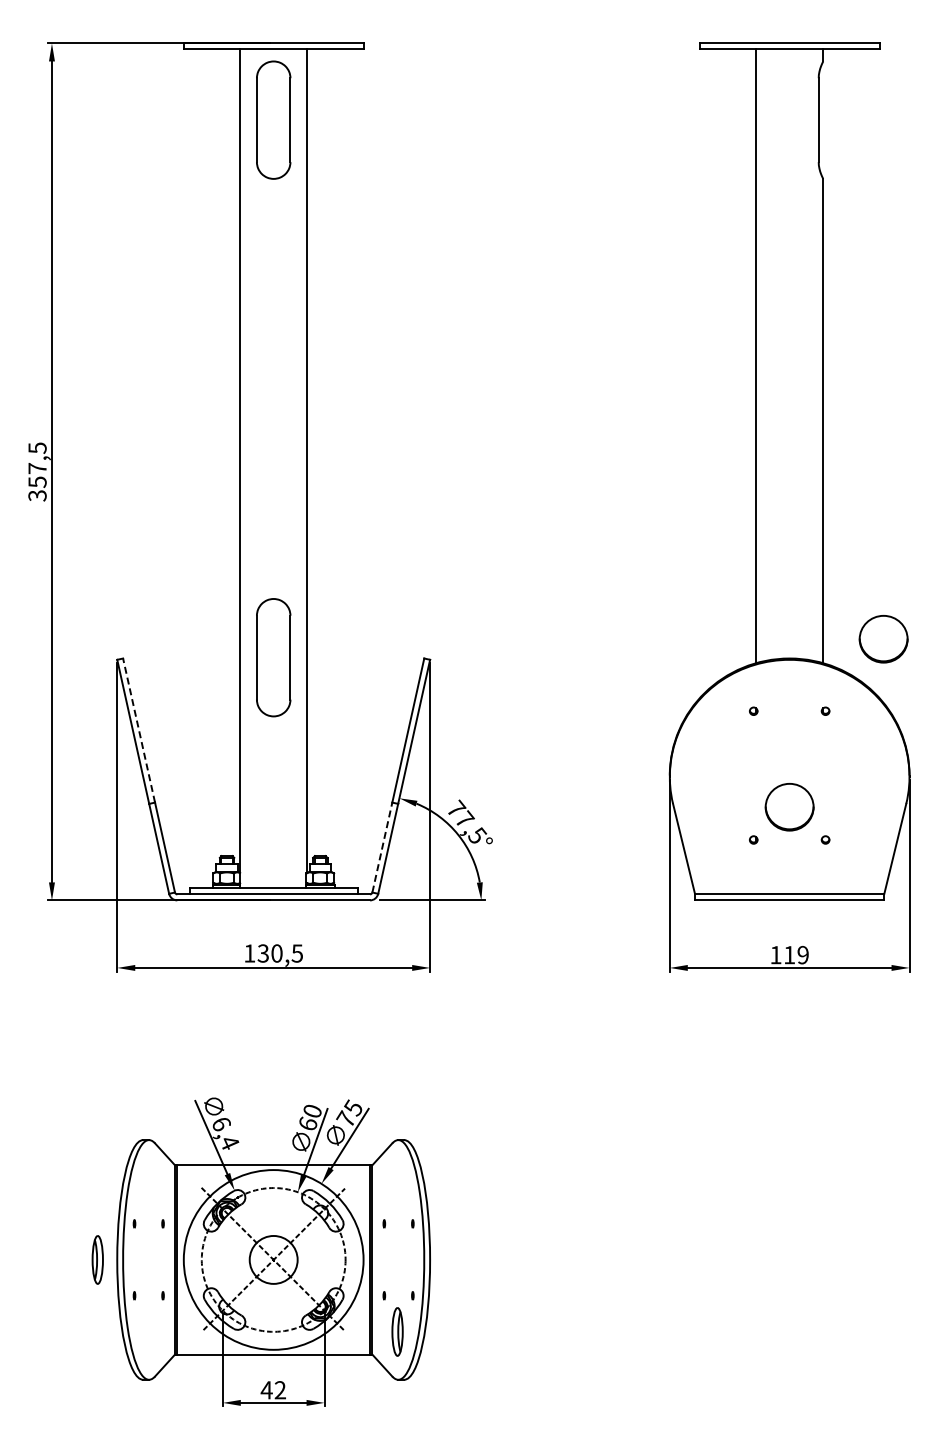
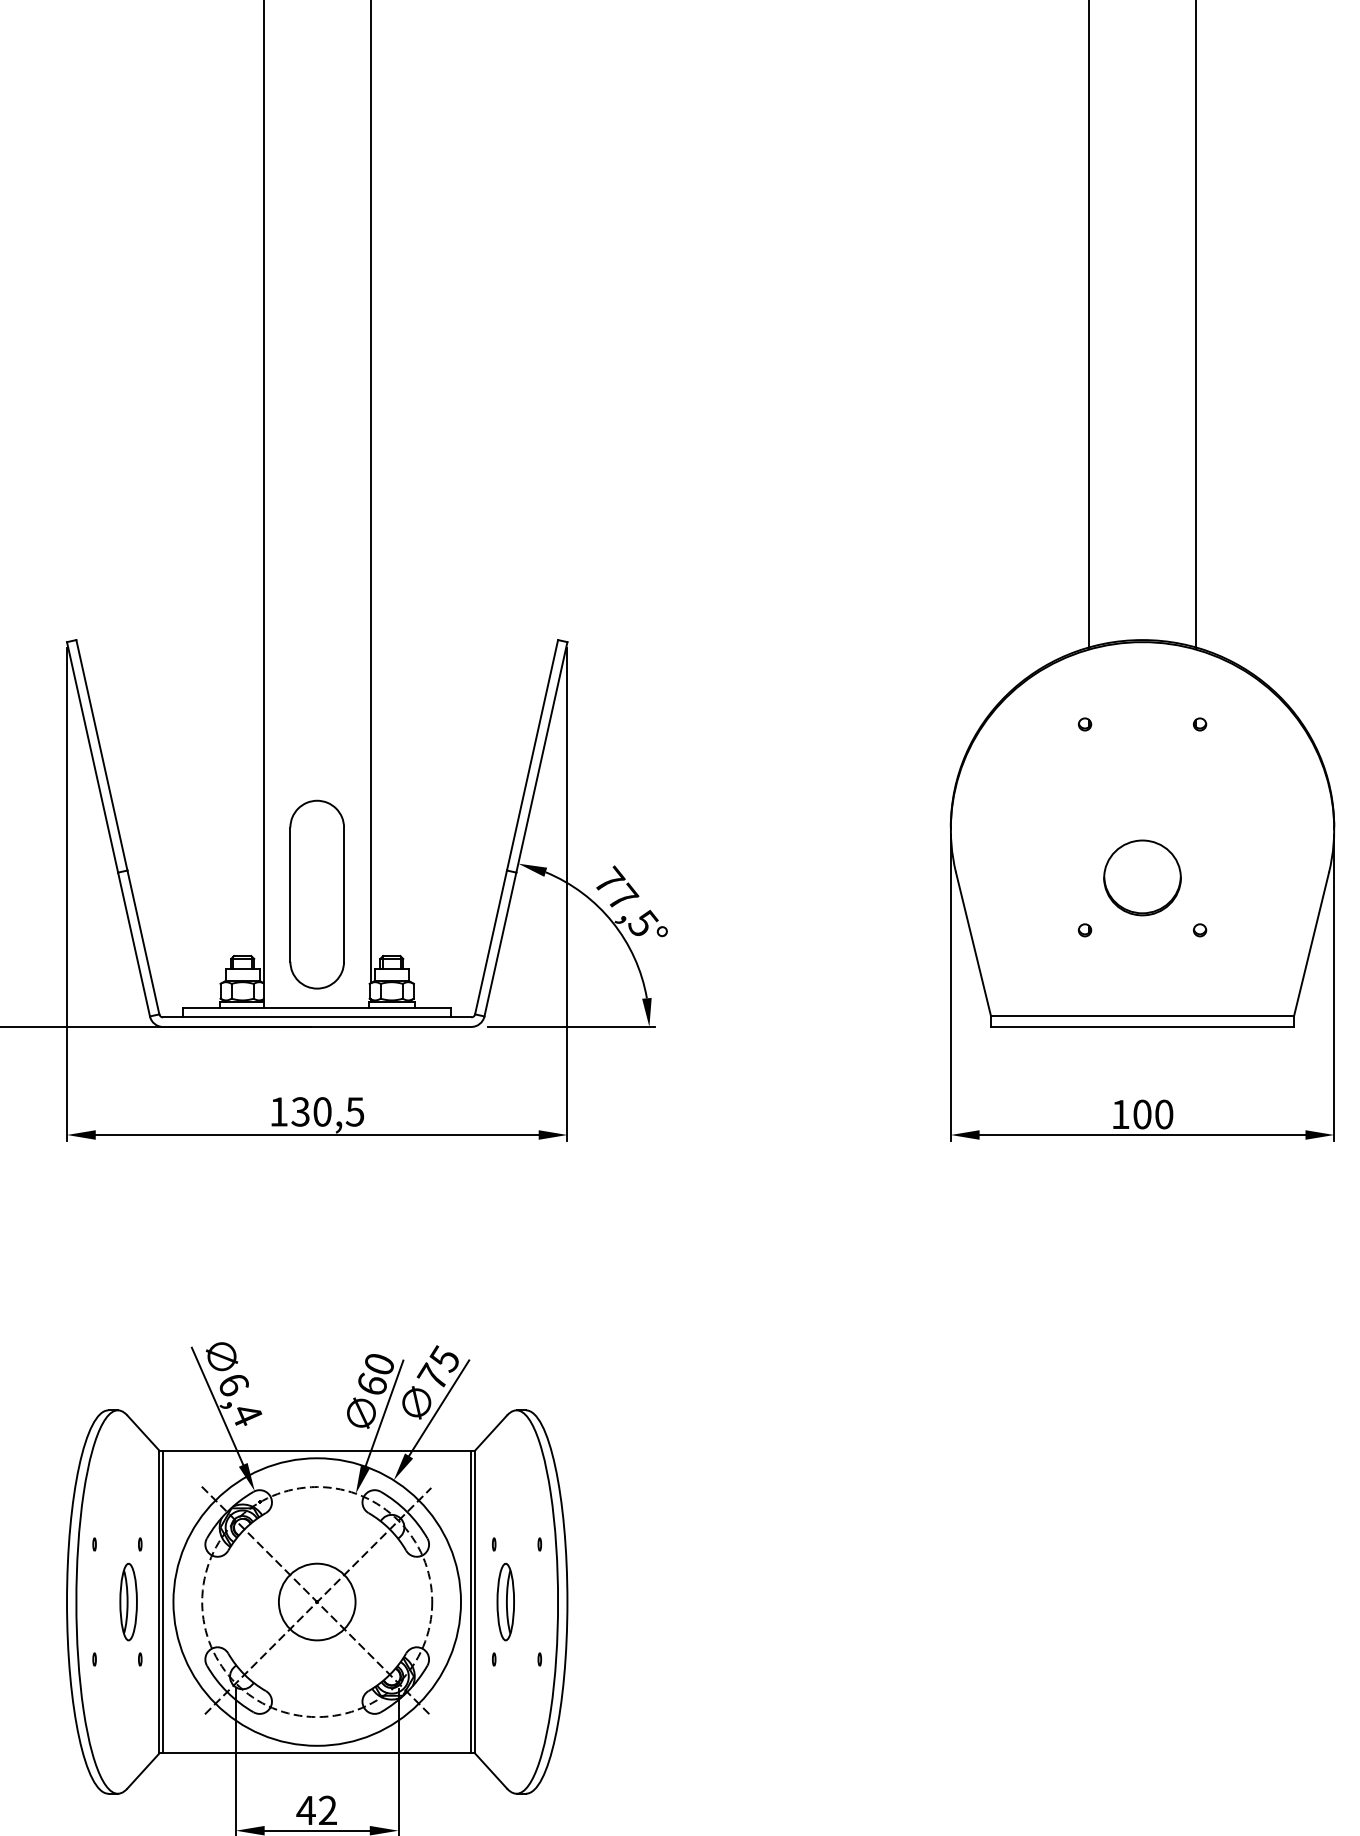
part: (883, 639) -> (1292, 609), removed
part: (273, 657) -> (316, 894), moved
line: (139, 730) -> (102, 755), dashed -> solid
line: (382, 847) -> (491, 942), dashed -> solid
text: (796, 954) -> (1153, 1113), 119 -> 100
part: (97, 1259) -> (128, 1601), moved
part: (397, 1331) -> (505, 1601), moved

